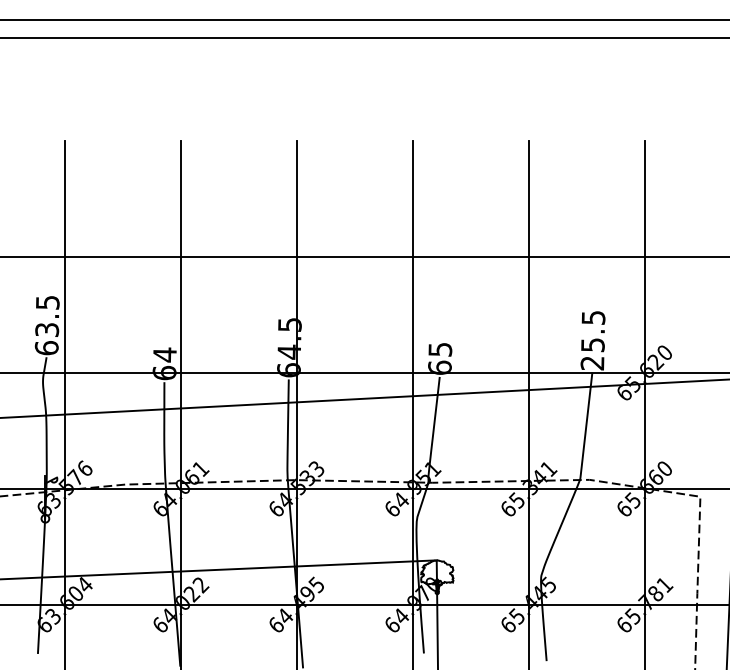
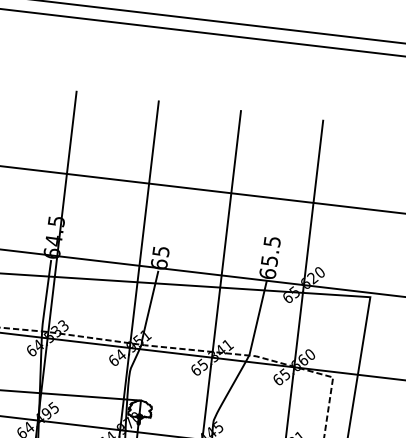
text: (592, 363) -> (267, 274), 25.5 -> 65.5

